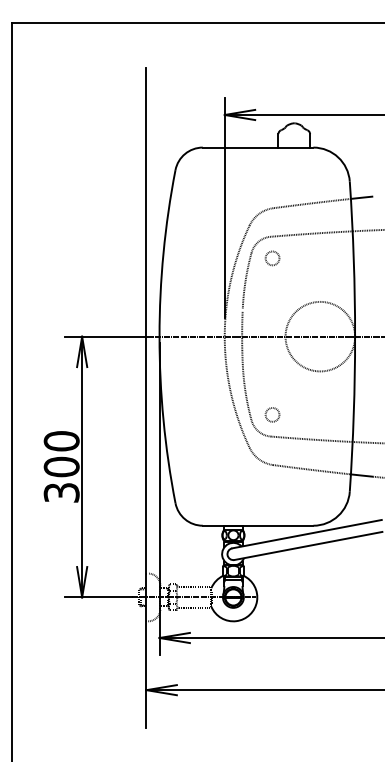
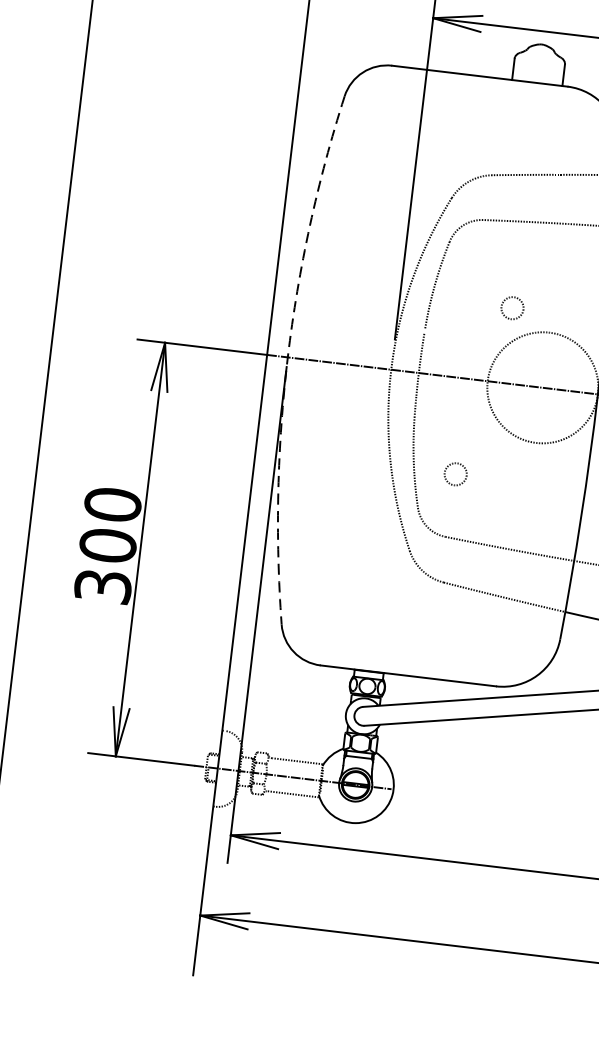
circle: (272, 258) -> (512, 308), moved
arc: (159, 336) -> (287, 357), solid -> dashed
circle: (272, 414) -> (455, 473), moved

